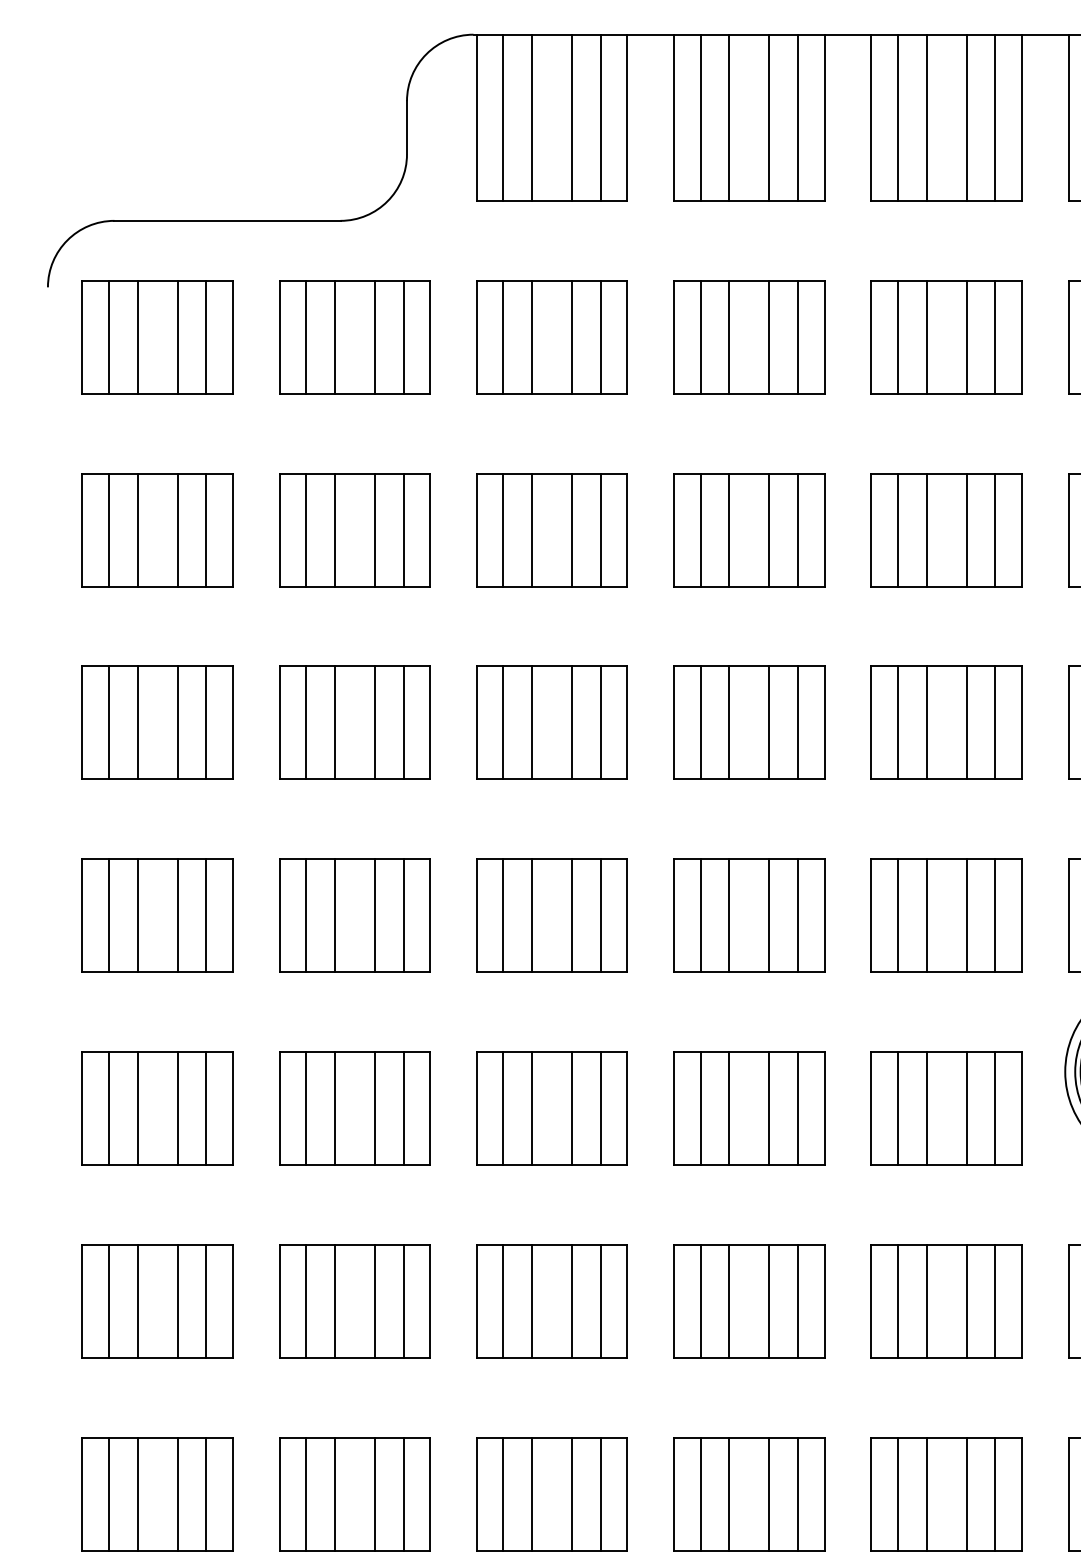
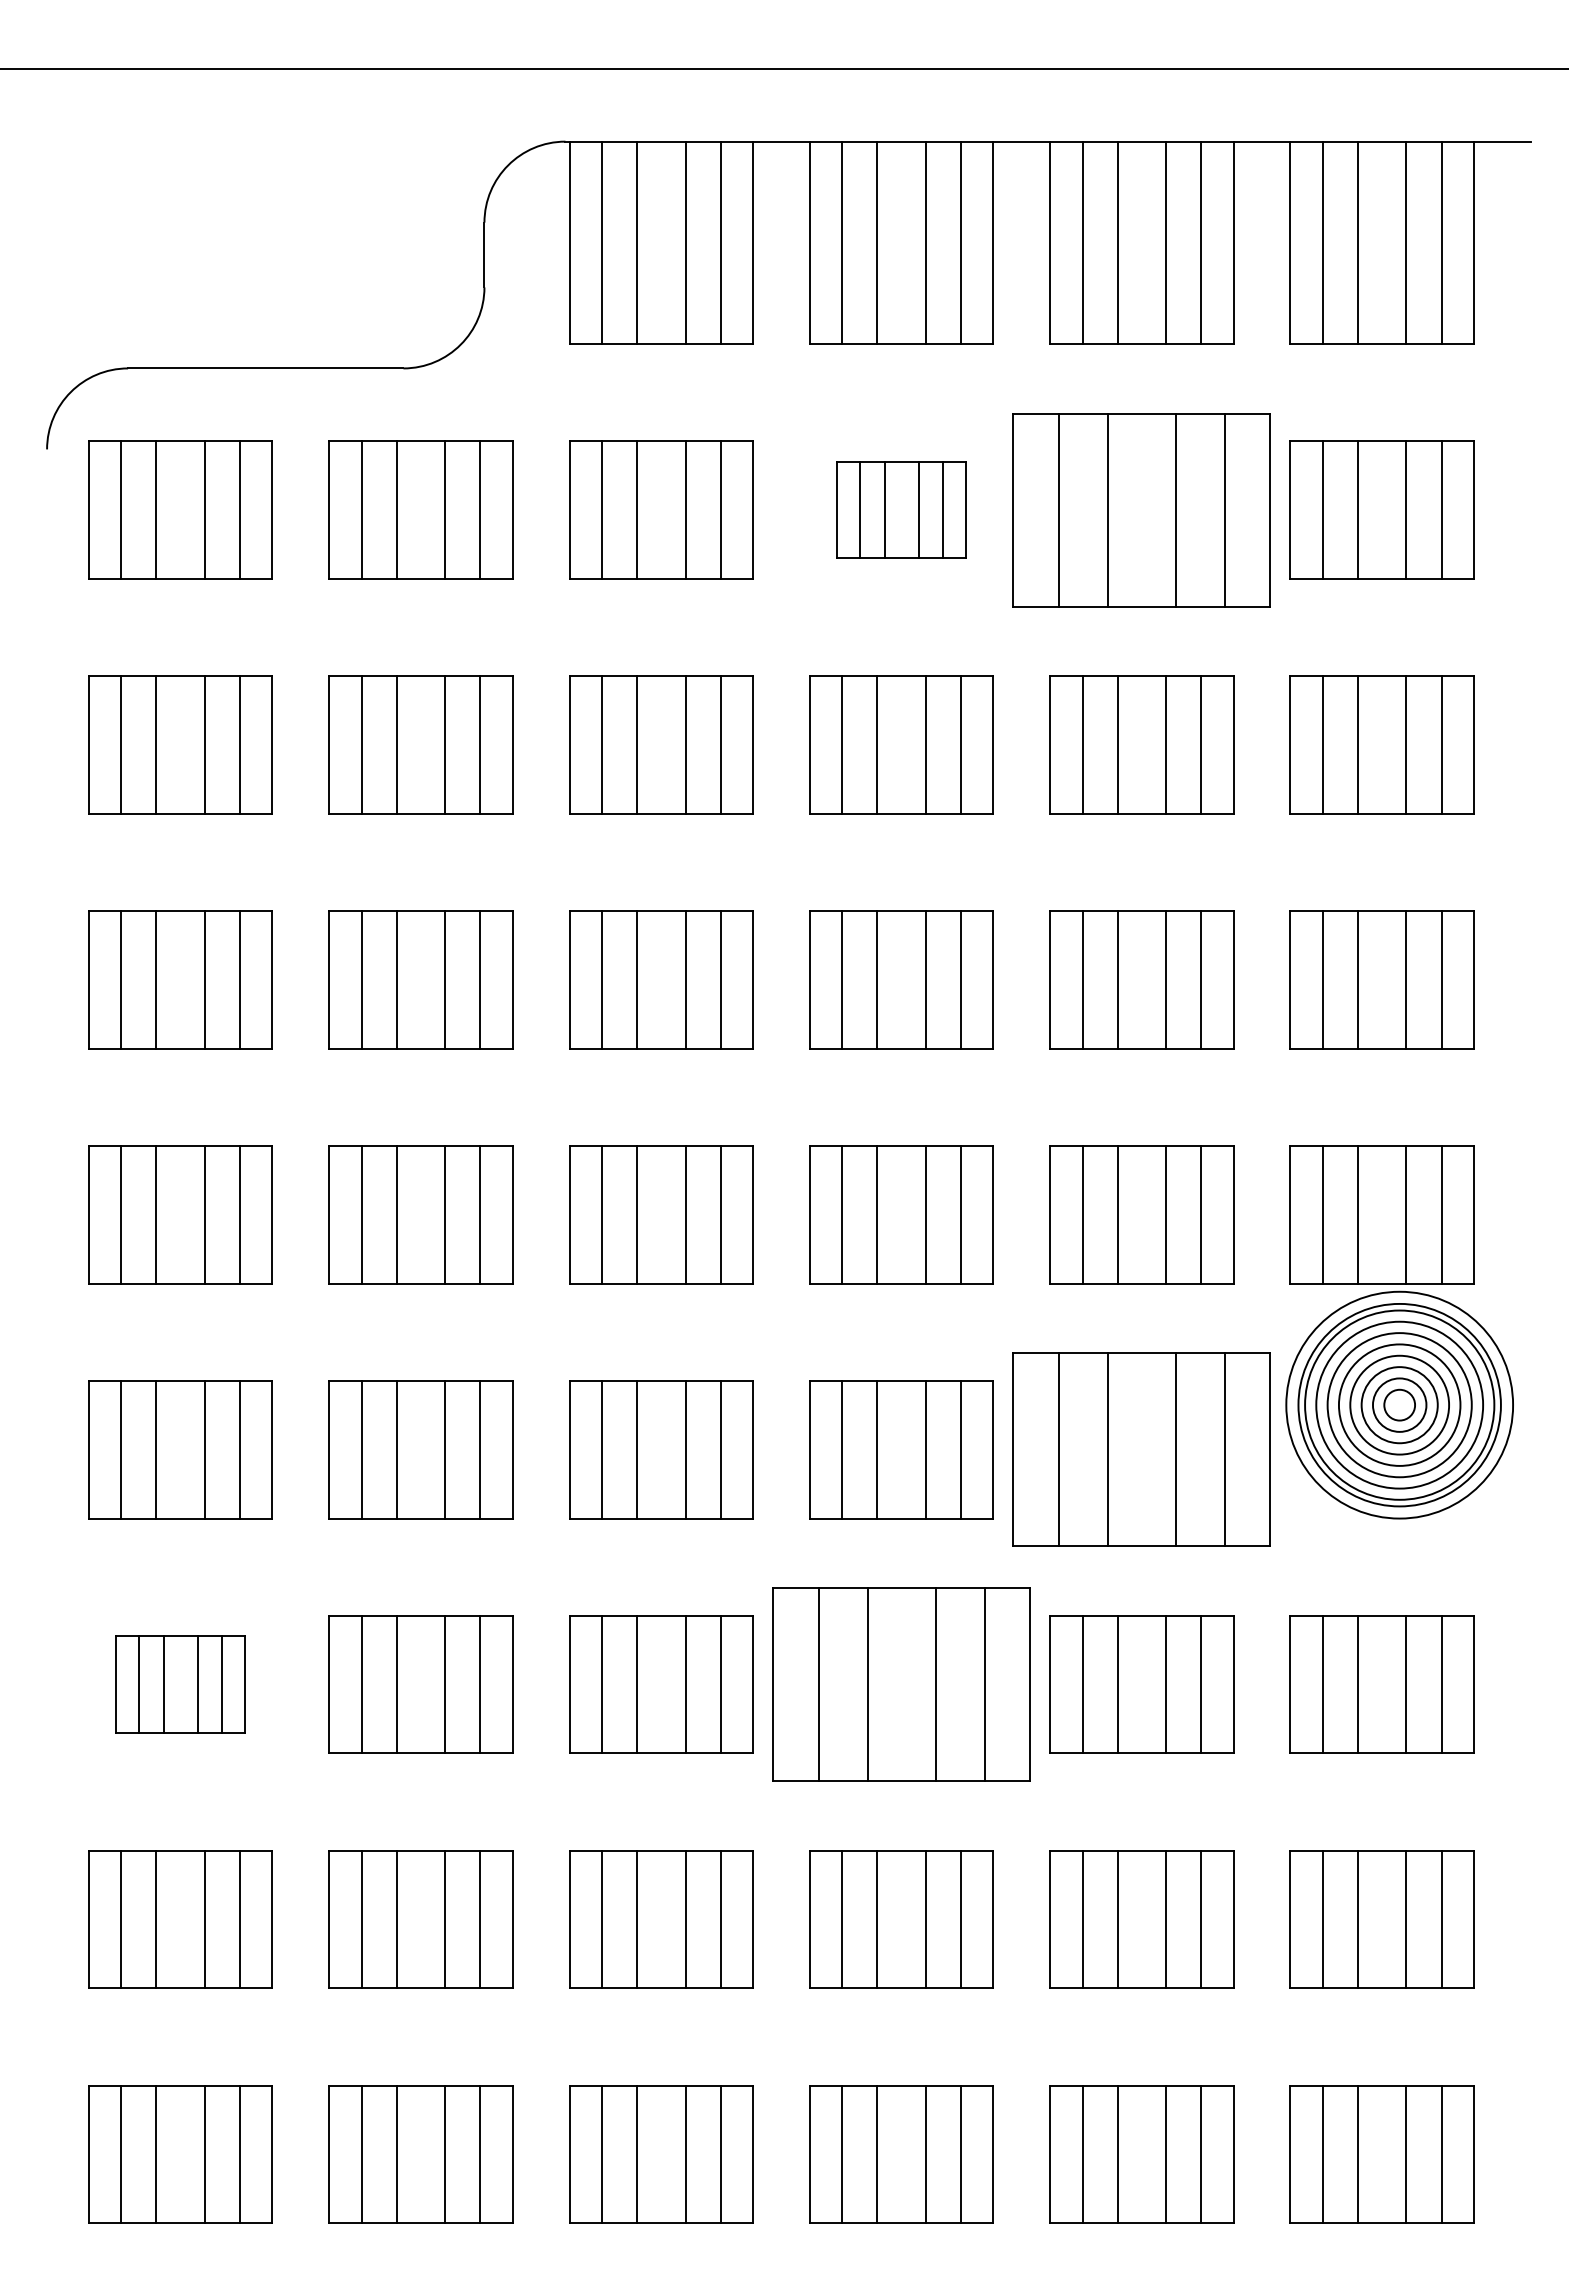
part: (749, 336) -> (901, 509), size x0.7
part: (946, 336) -> (1141, 509), size x1.4
part: (946, 1108) -> (1141, 1449), size x1.4
part: (157, 1301) -> (180, 1684), size x0.7
part: (749, 1301) -> (901, 1684), size x1.4

